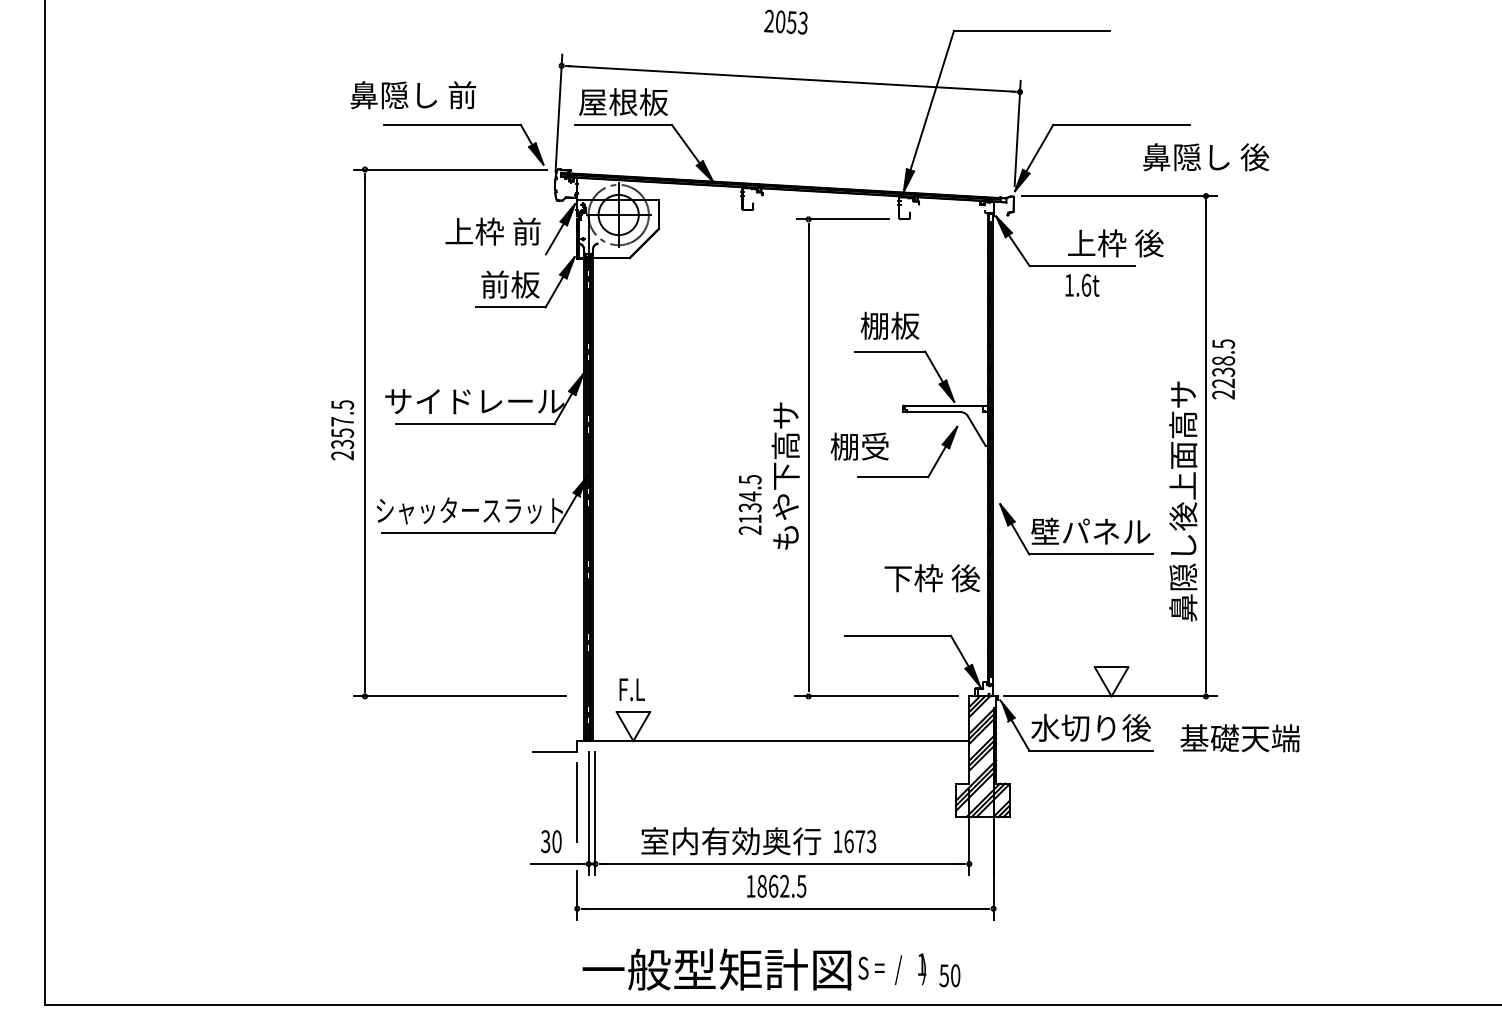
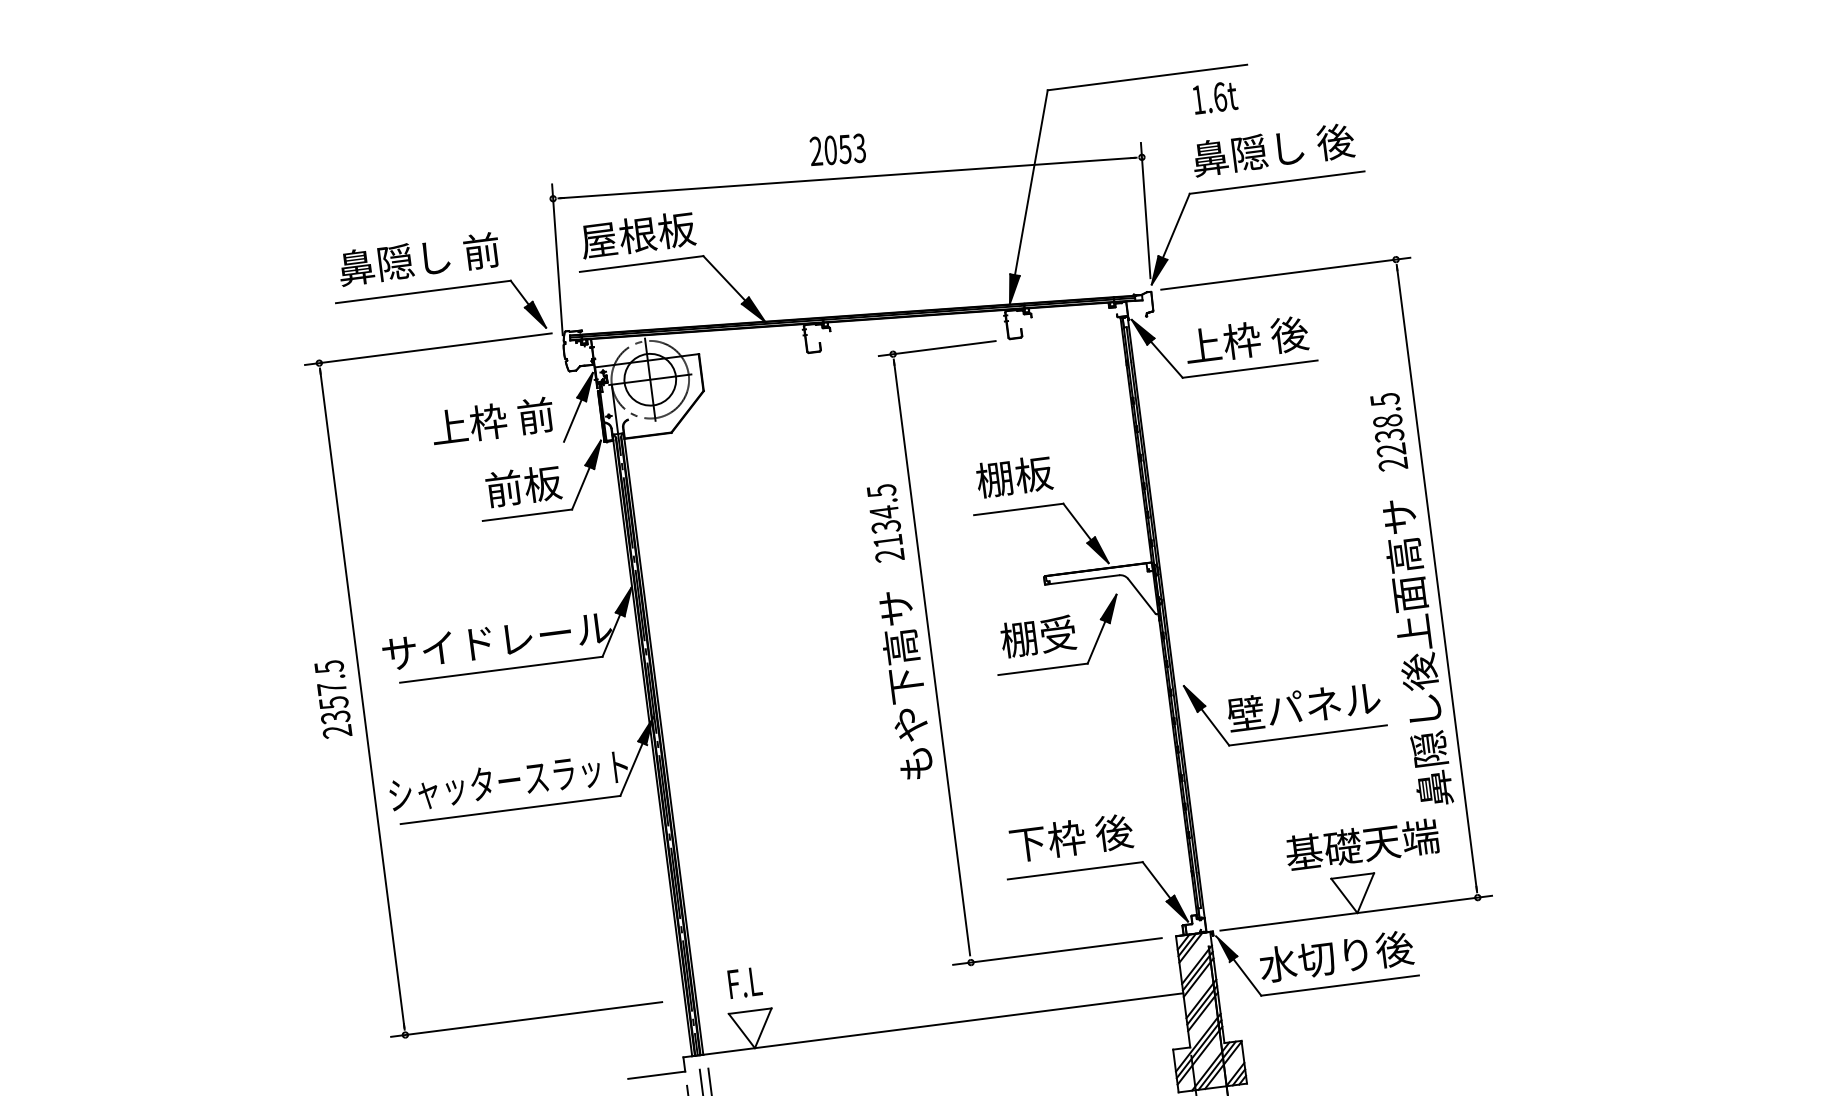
text: (785, 21) -> (836, 149), moved
text: (412, 95) -> (418, 259), moved
text: (1206, 157) -> (1273, 150), moved
text: (1115, 243) -> (1246, 340), moved
text: (1082, 284) -> (1215, 96), moved
text: (1223, 369) -> (1389, 432), moved
text: (859, 446) -> (1038, 636), moved
text: (749, 505) -> (884, 523), moved
text: (932, 578) -> (1071, 838), moved
text: (1239, 738) -> (1361, 845), moved

